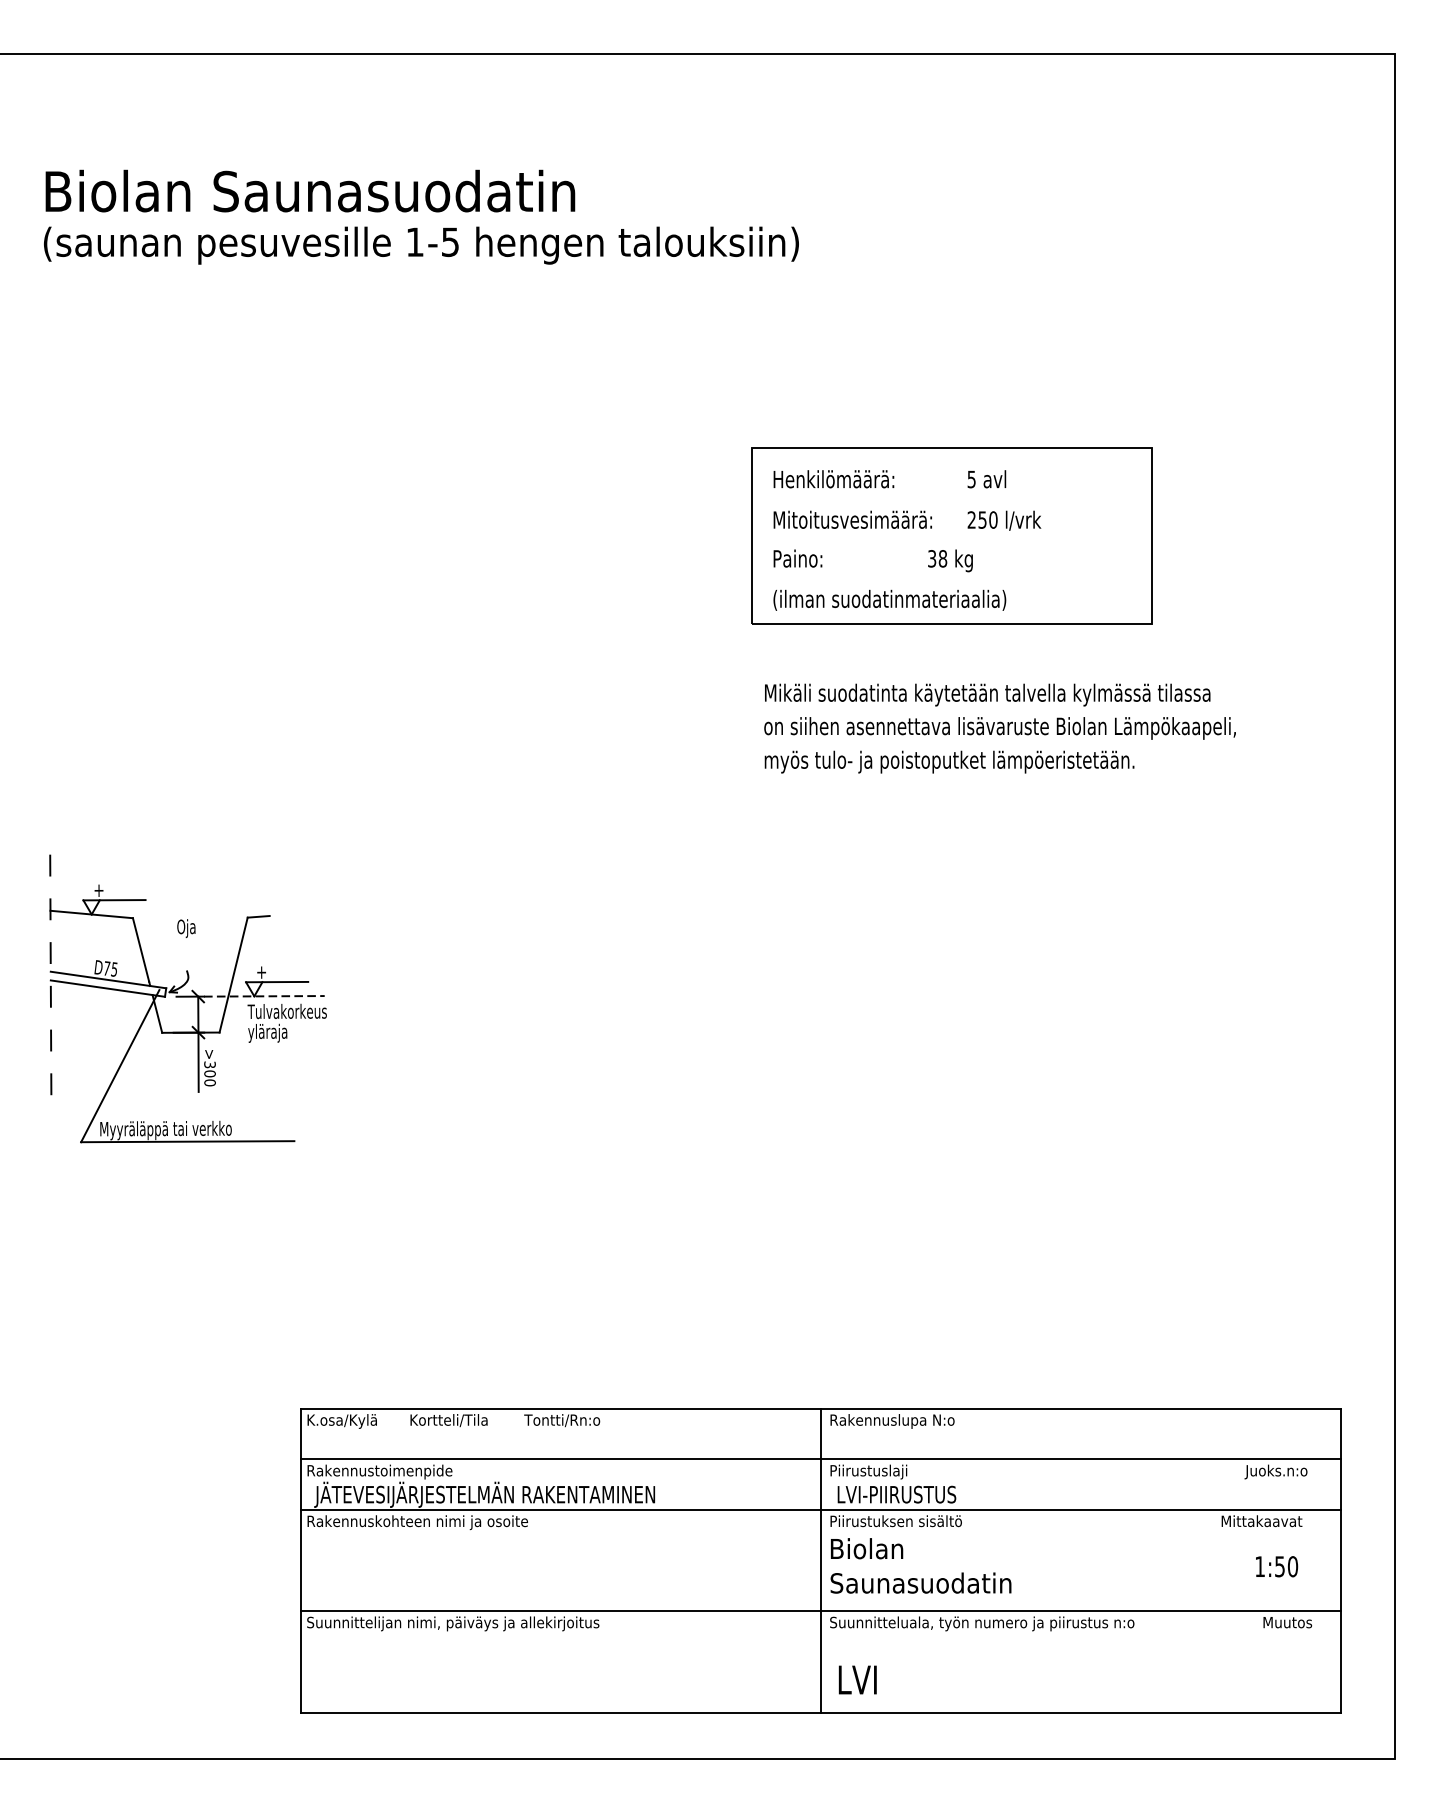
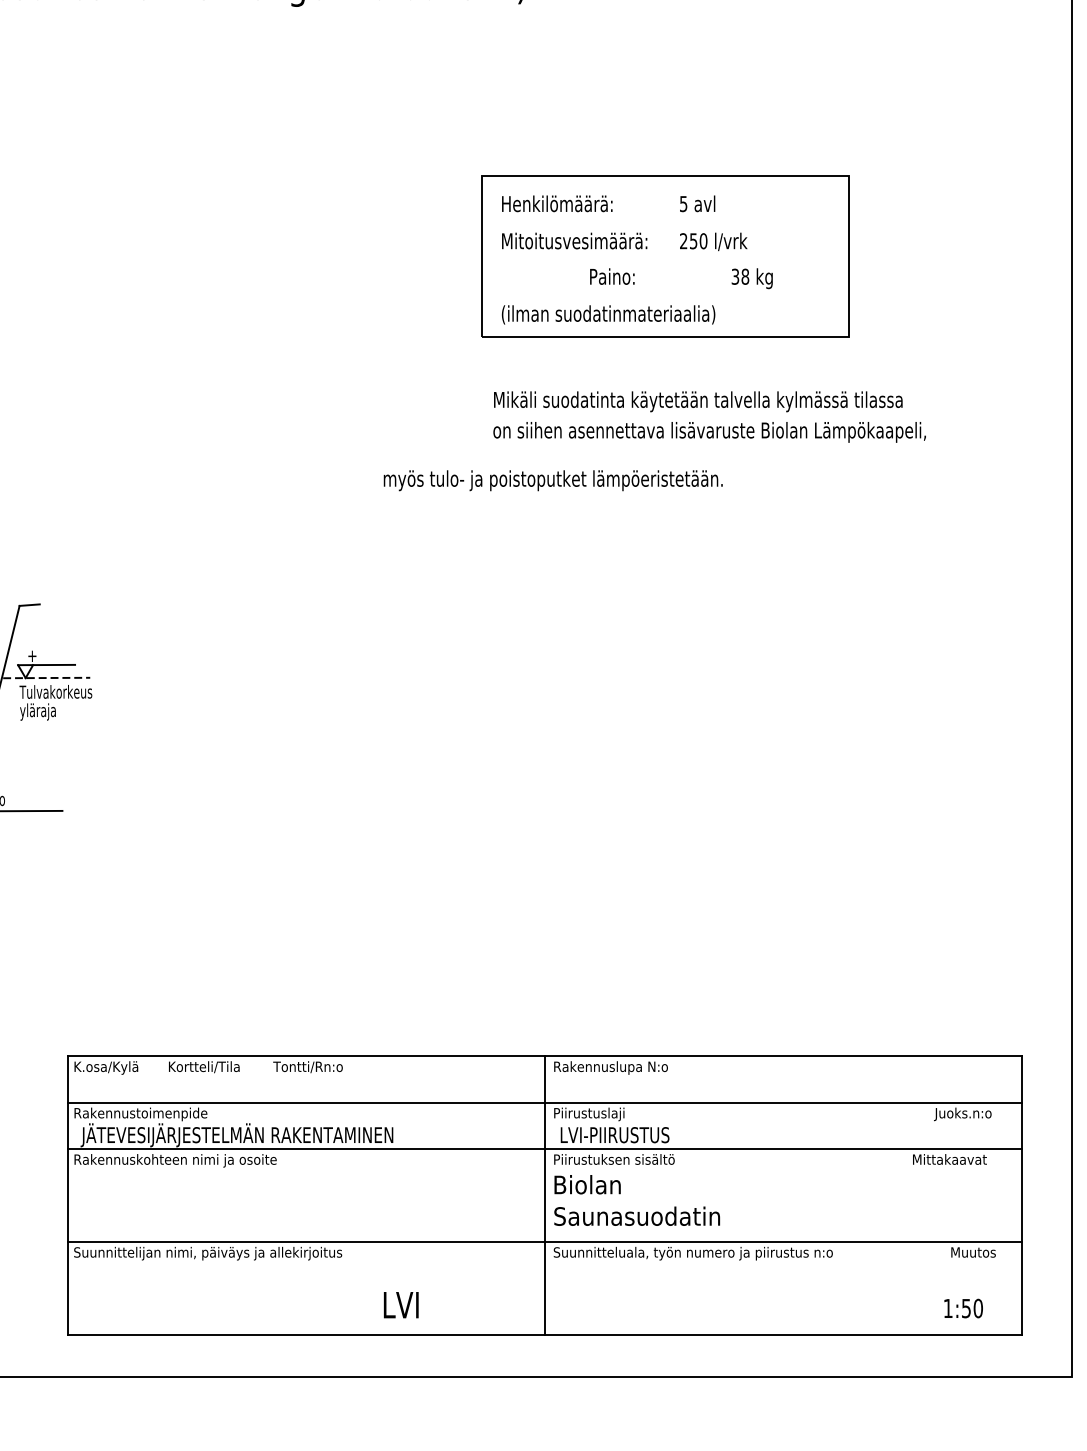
text: (872, 560) -> (680, 278), moved
text: (949, 761) -> (553, 480), moved
text: (1277, 1566) -> (964, 1308), moved
text: (857, 1679) -> (400, 1304), moved

